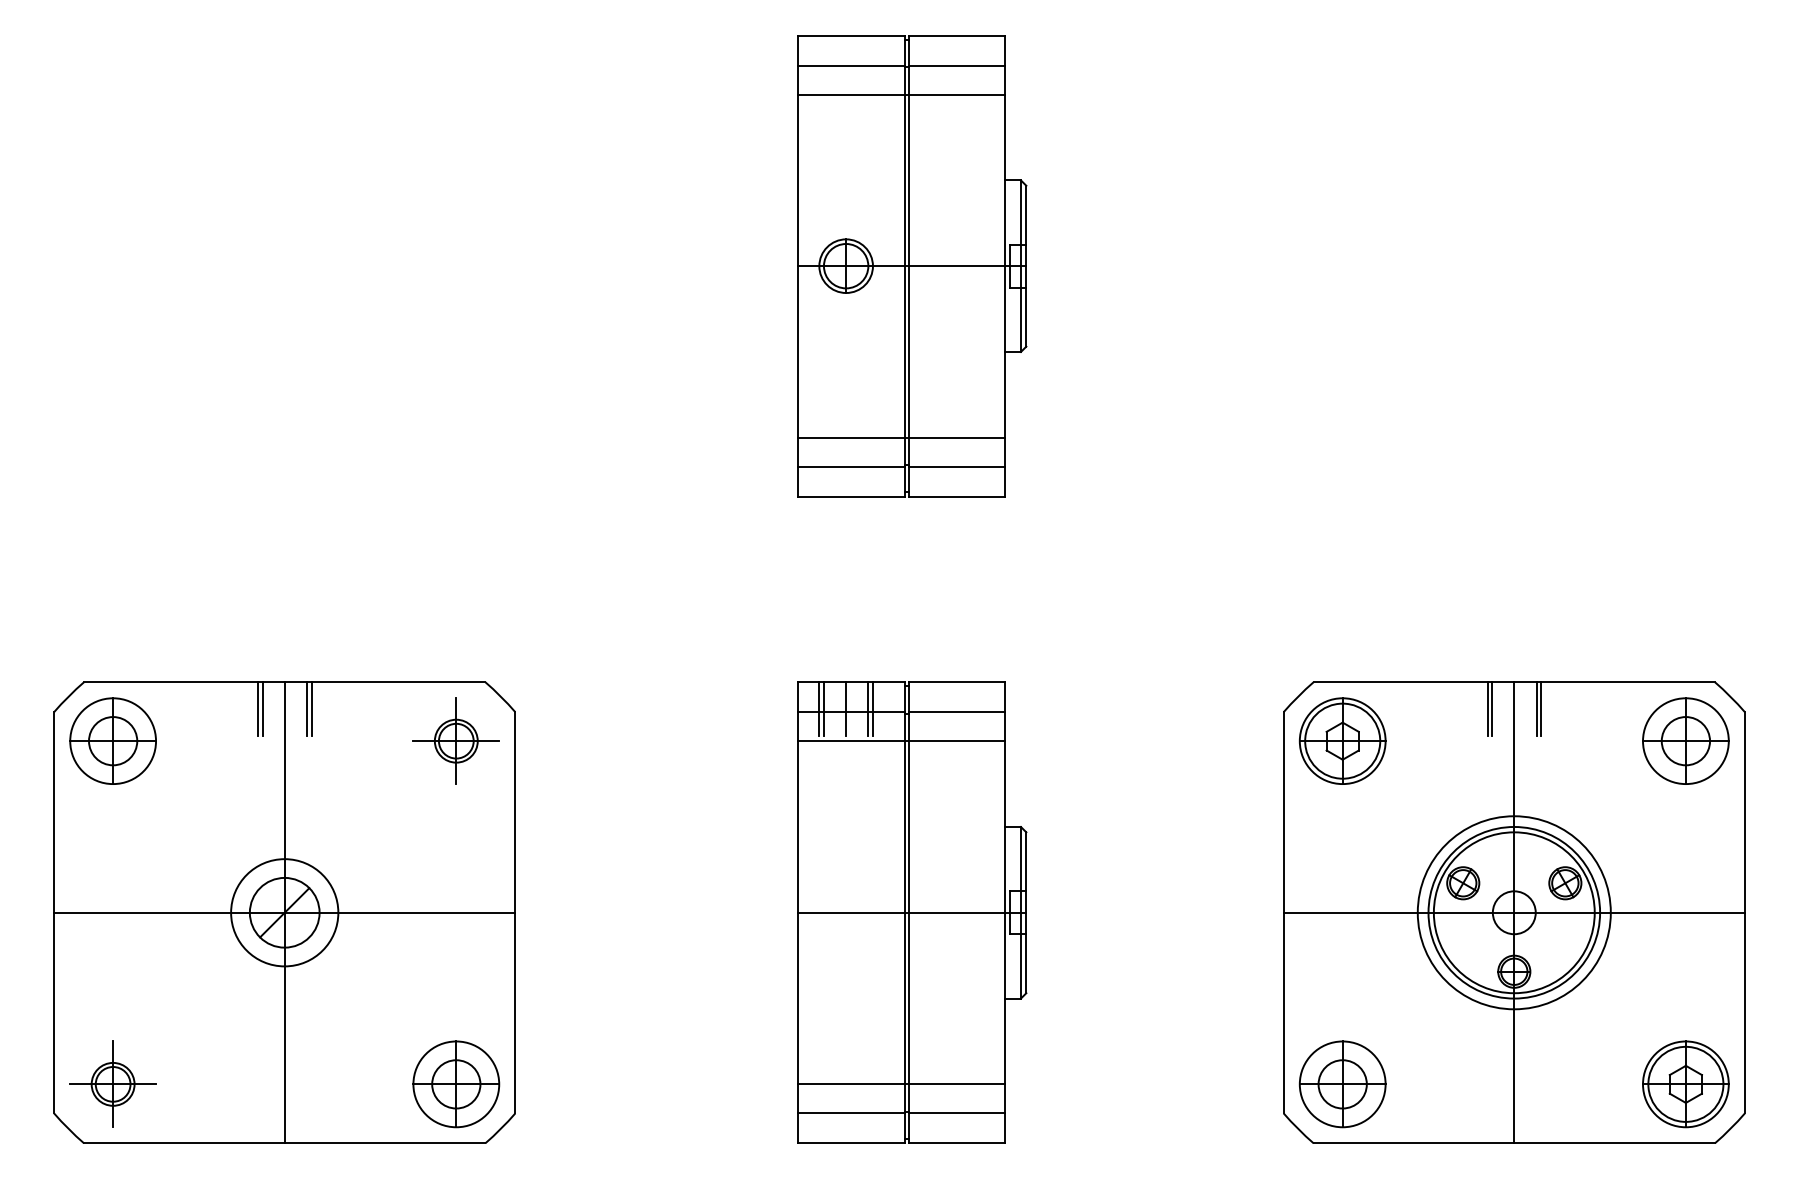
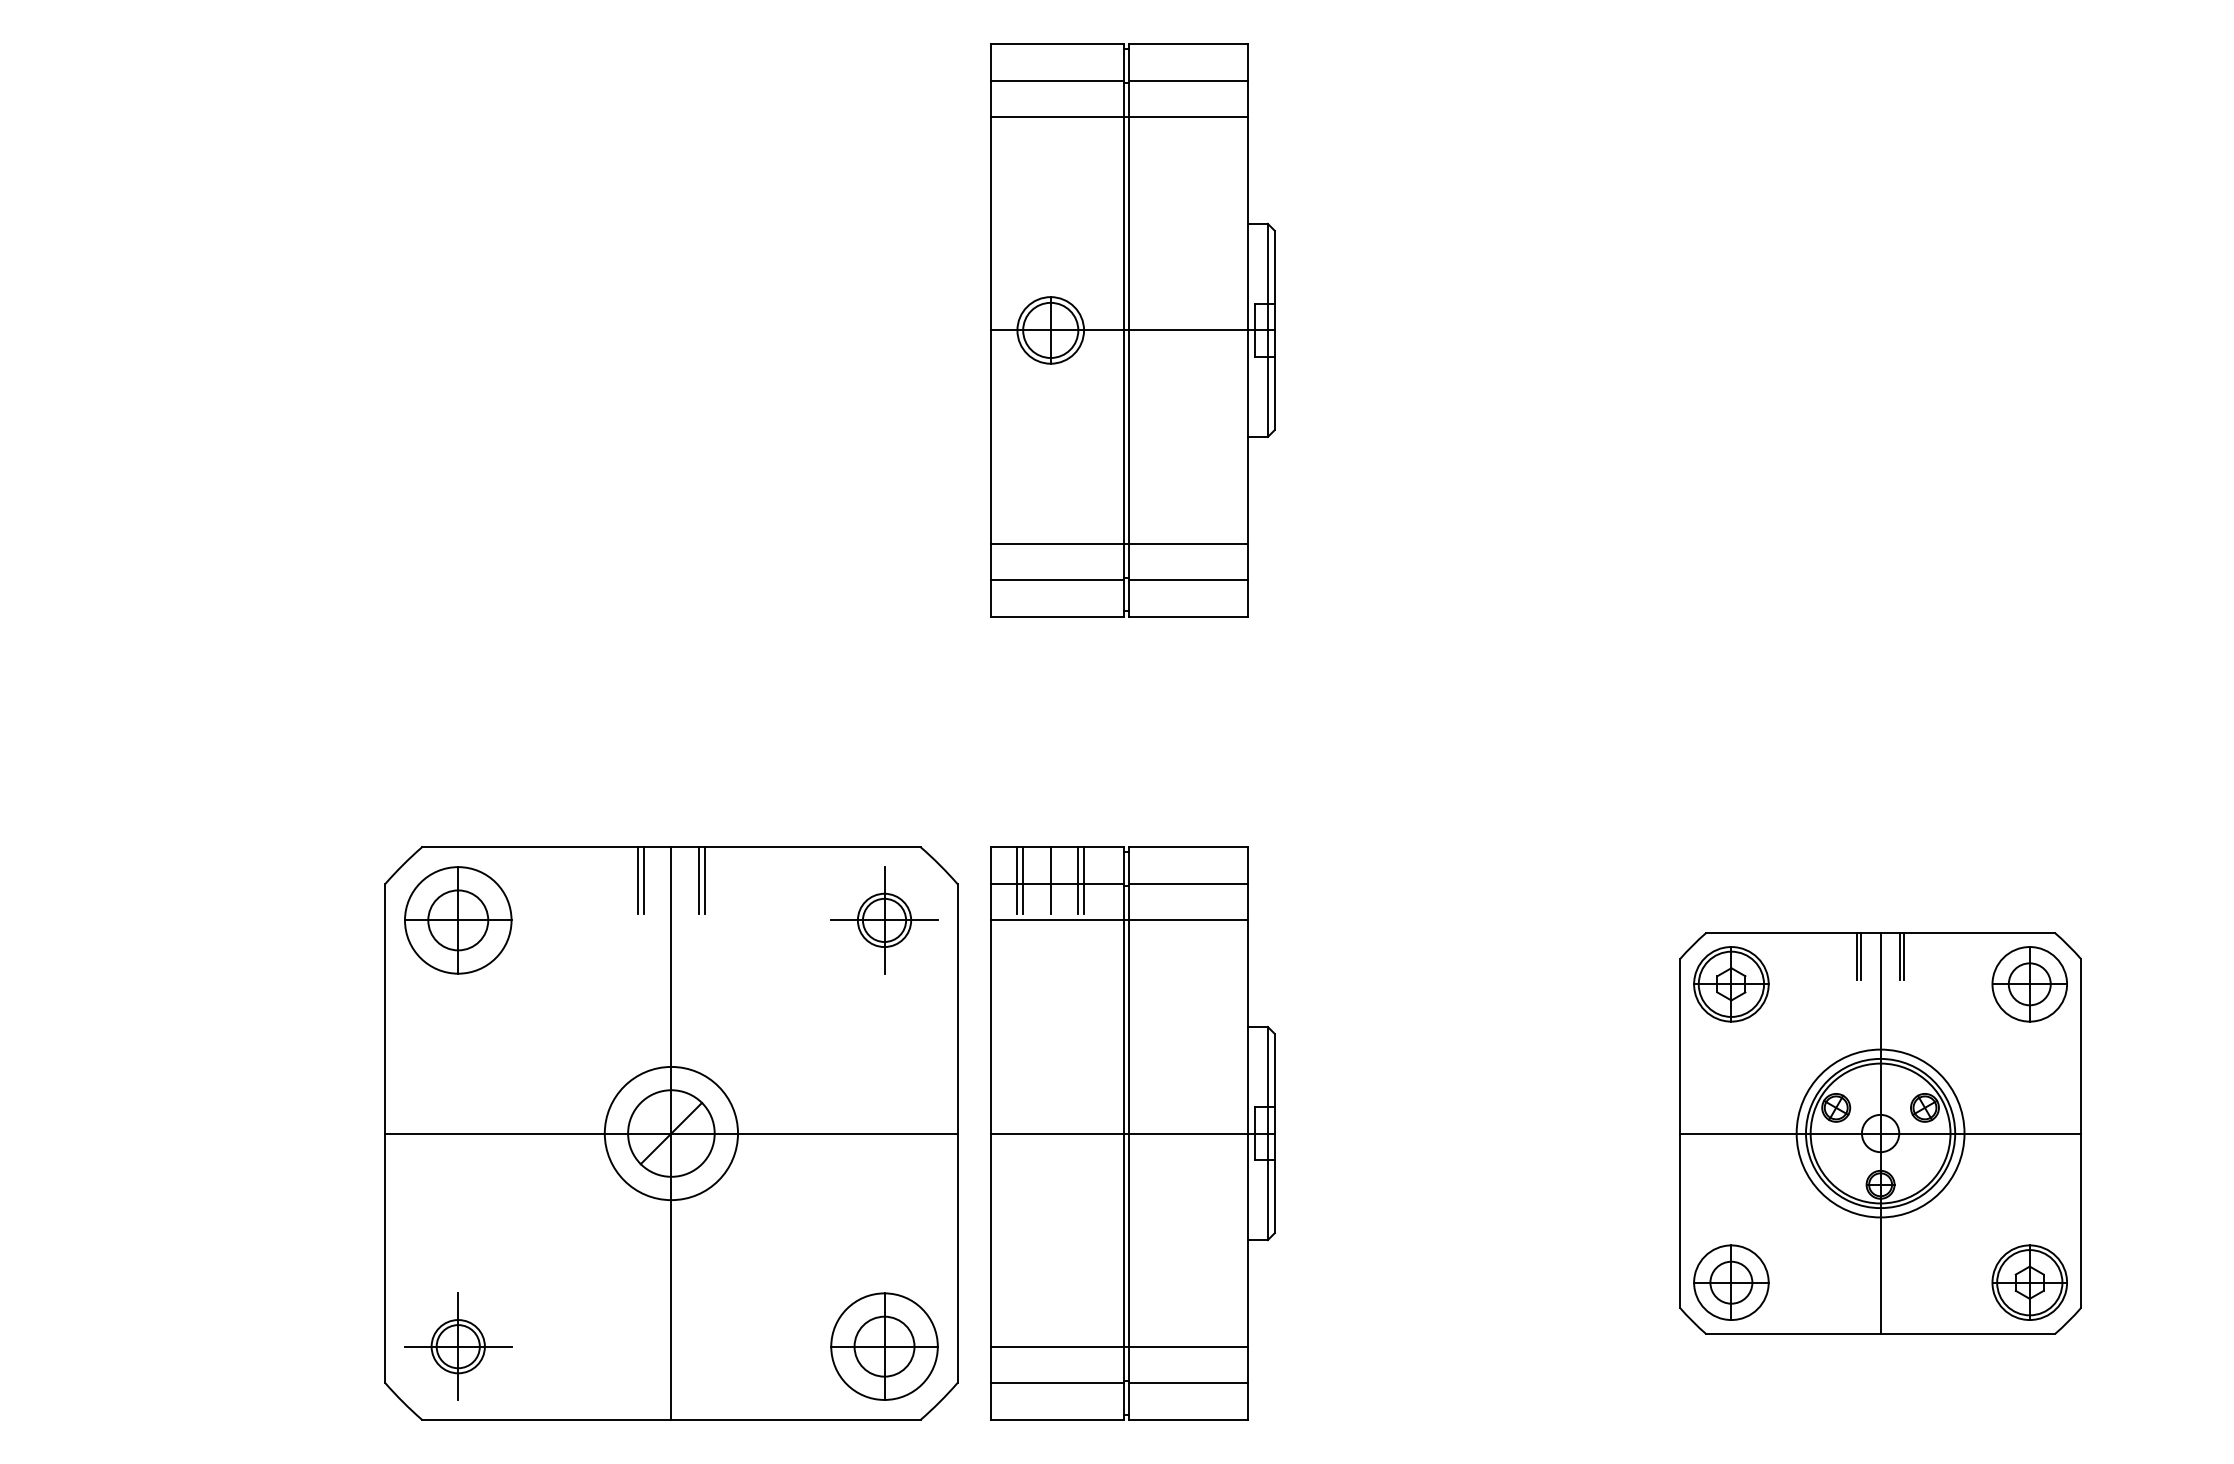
part: (284, 912) -> (671, 1133), moved
part: (1514, 912) -> (1880, 1133), size x0.7

